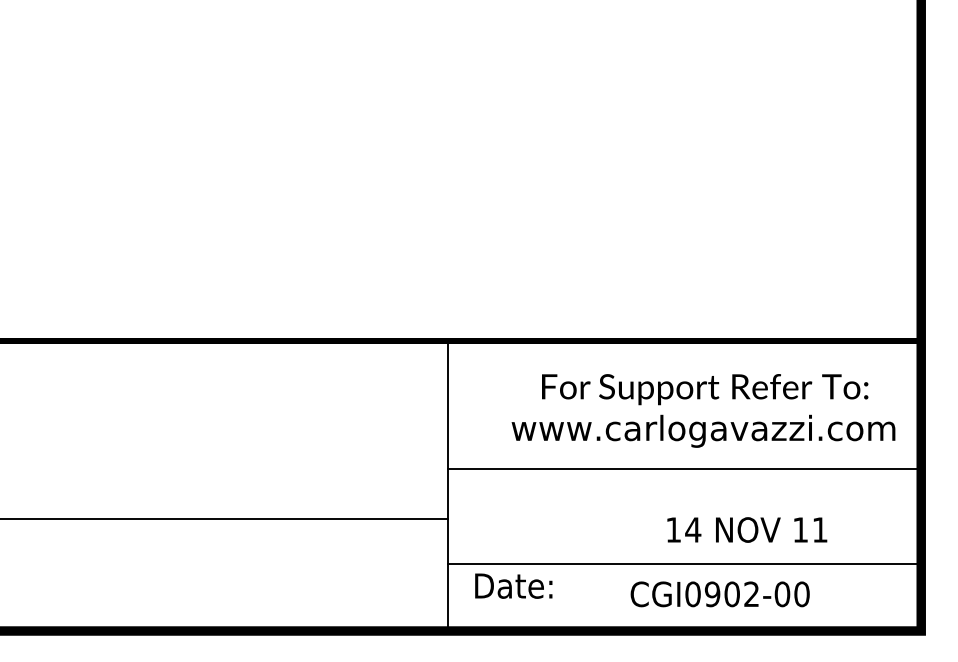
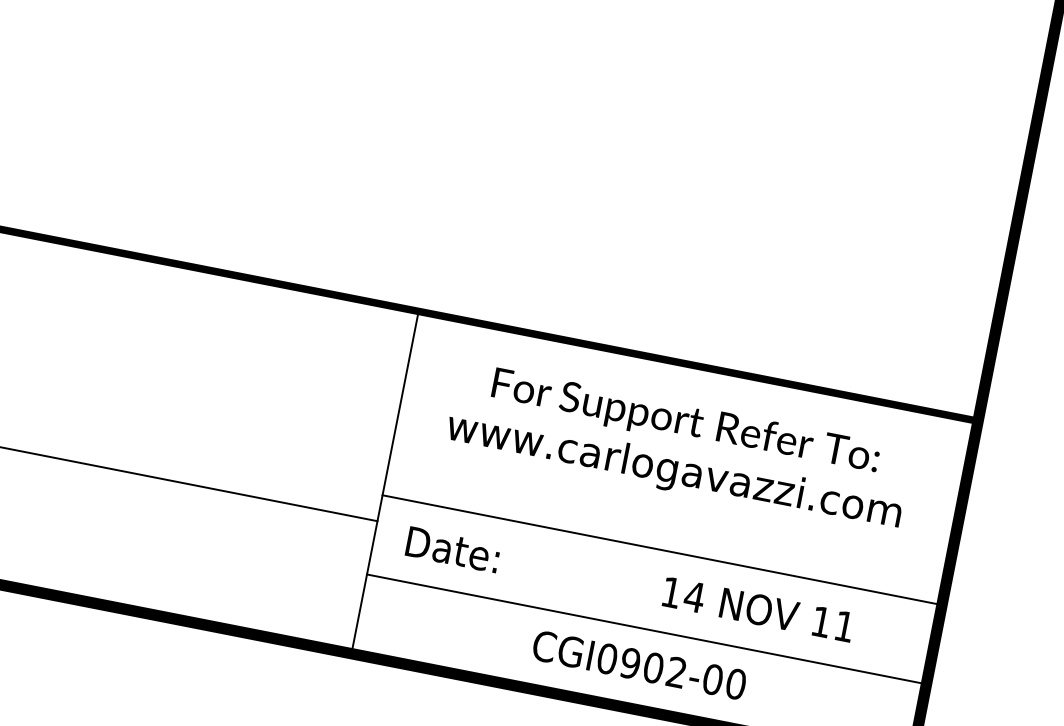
text: (703, 410) -> (678, 447), moved
line: (684, 468) -> (662, 549), moved
text: (747, 529) -> (758, 609), moved
text: (513, 585) -> (452, 549), moved
text: (719, 594) -> (638, 665), moved

